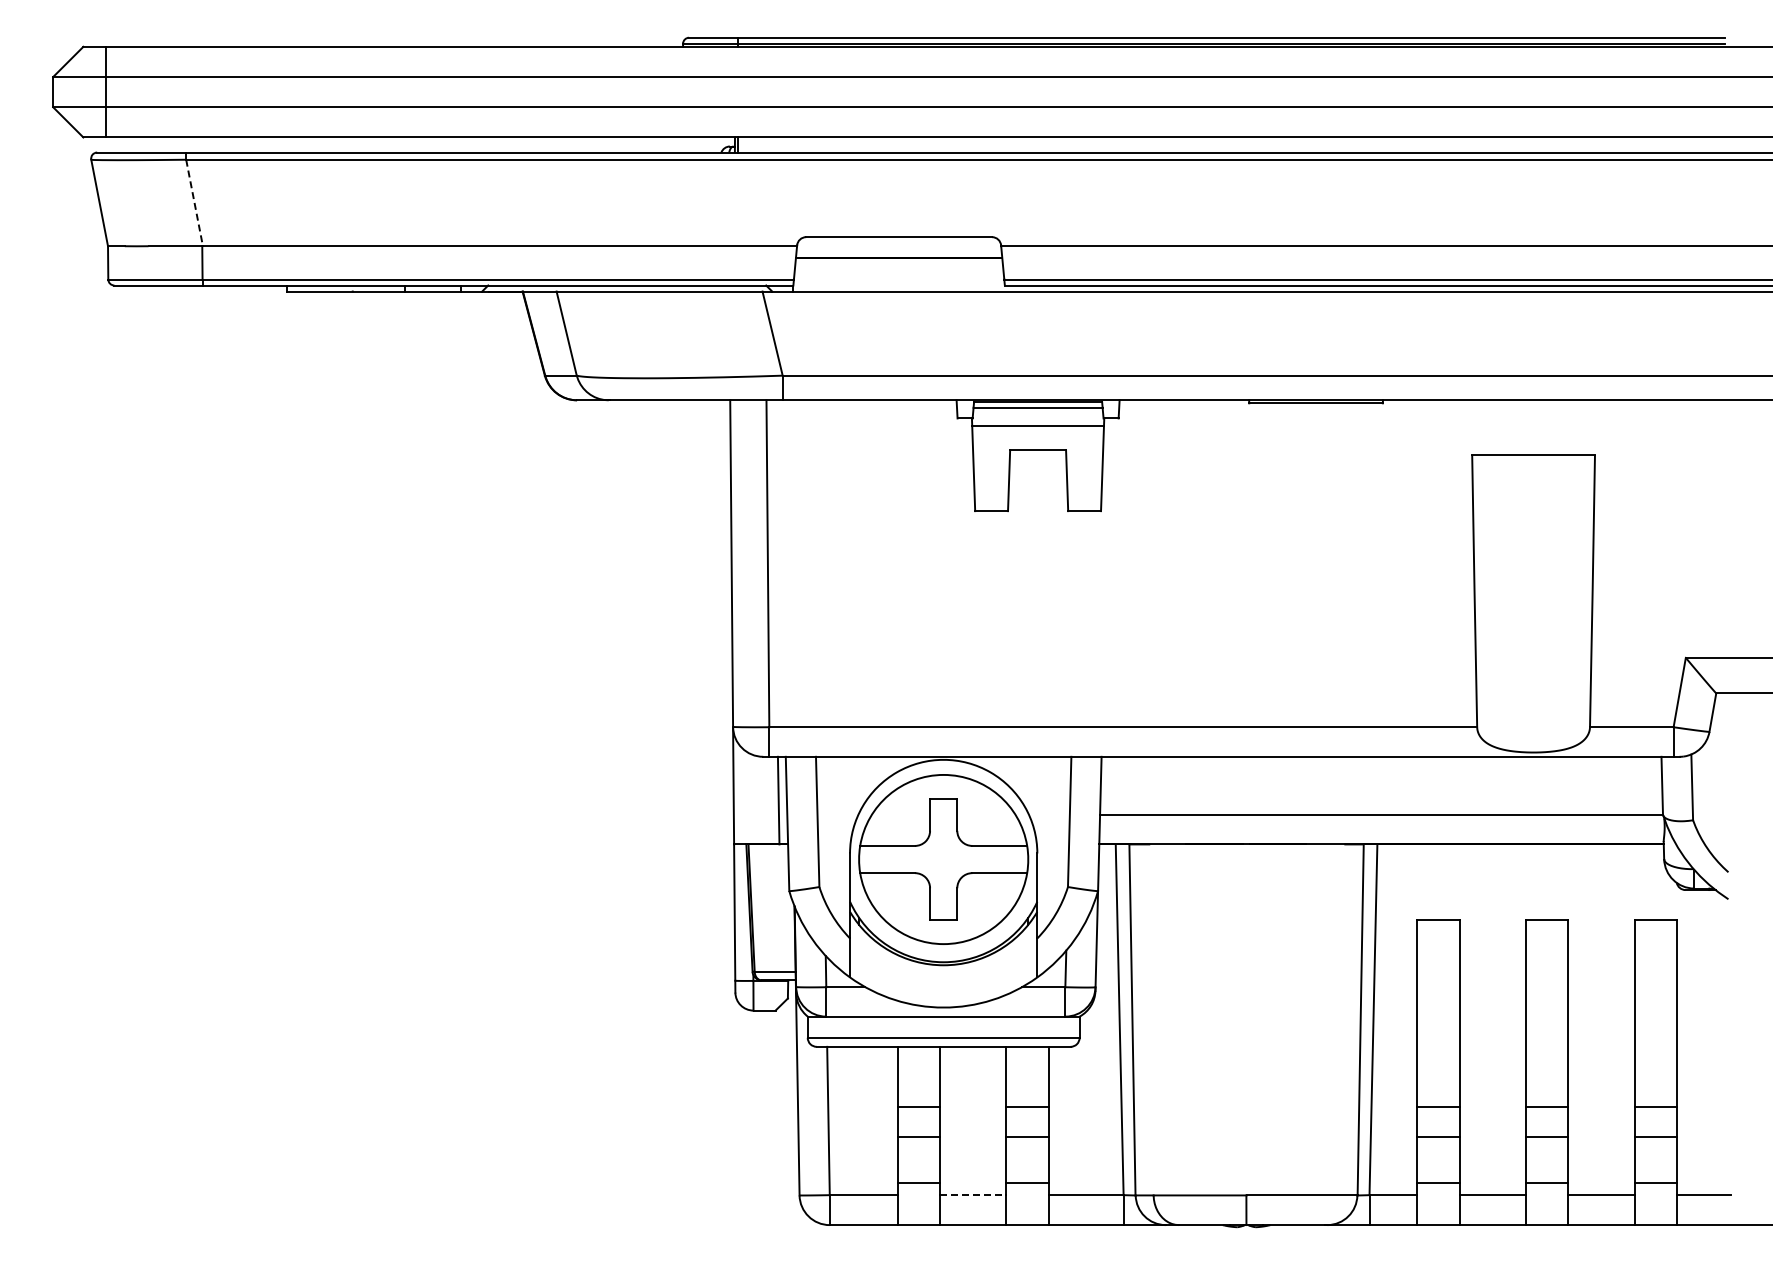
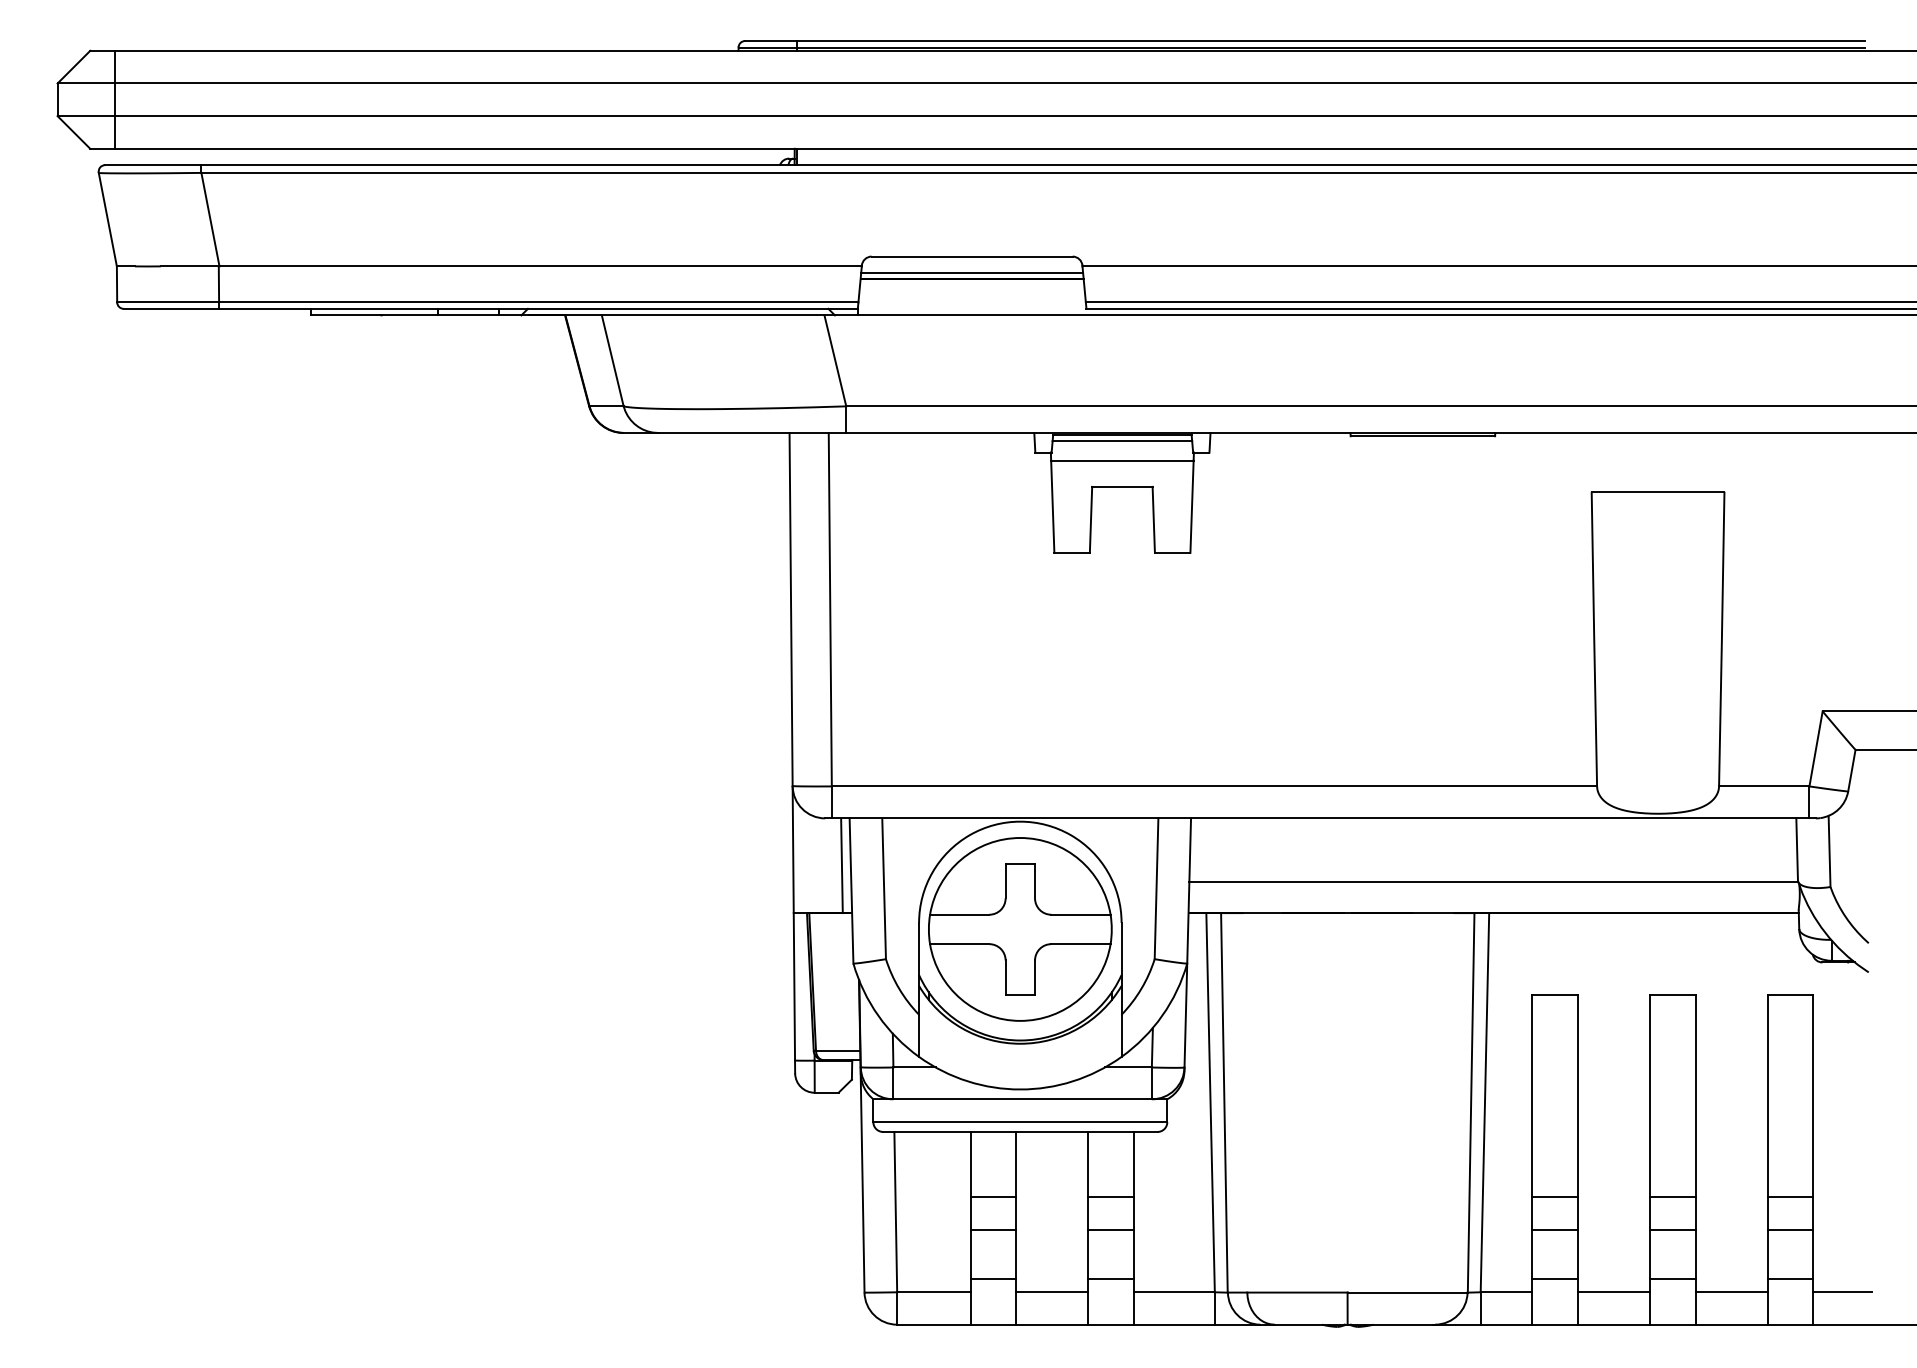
line: (194, 203) -> (210, 220), dashed -> solid
line: (898, 252) -> (971, 273), added
line: (973, 1195) -> (1052, 1292), dashed -> solid

